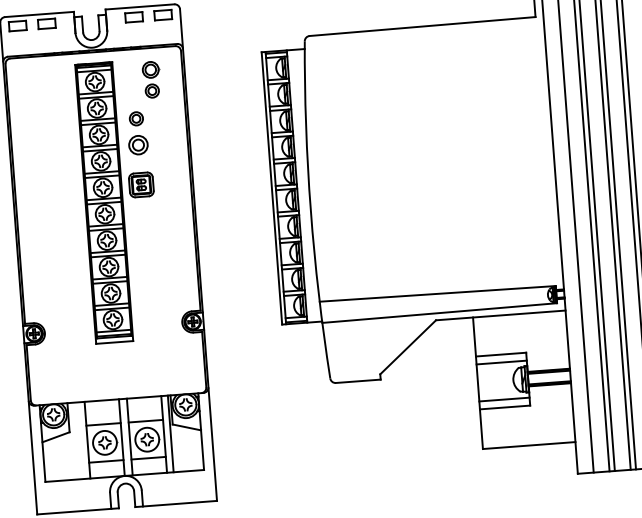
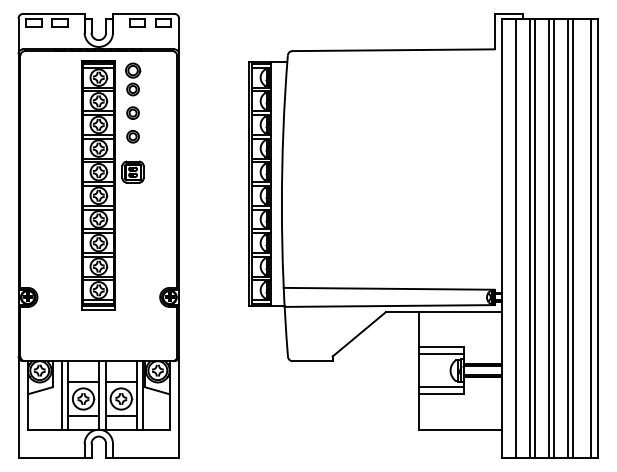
part: (151, 79) -> (133, 79), moved
part: (137, 145) -> (132, 136), size x0.71
line: (81, 440) -> (62, 395), added

